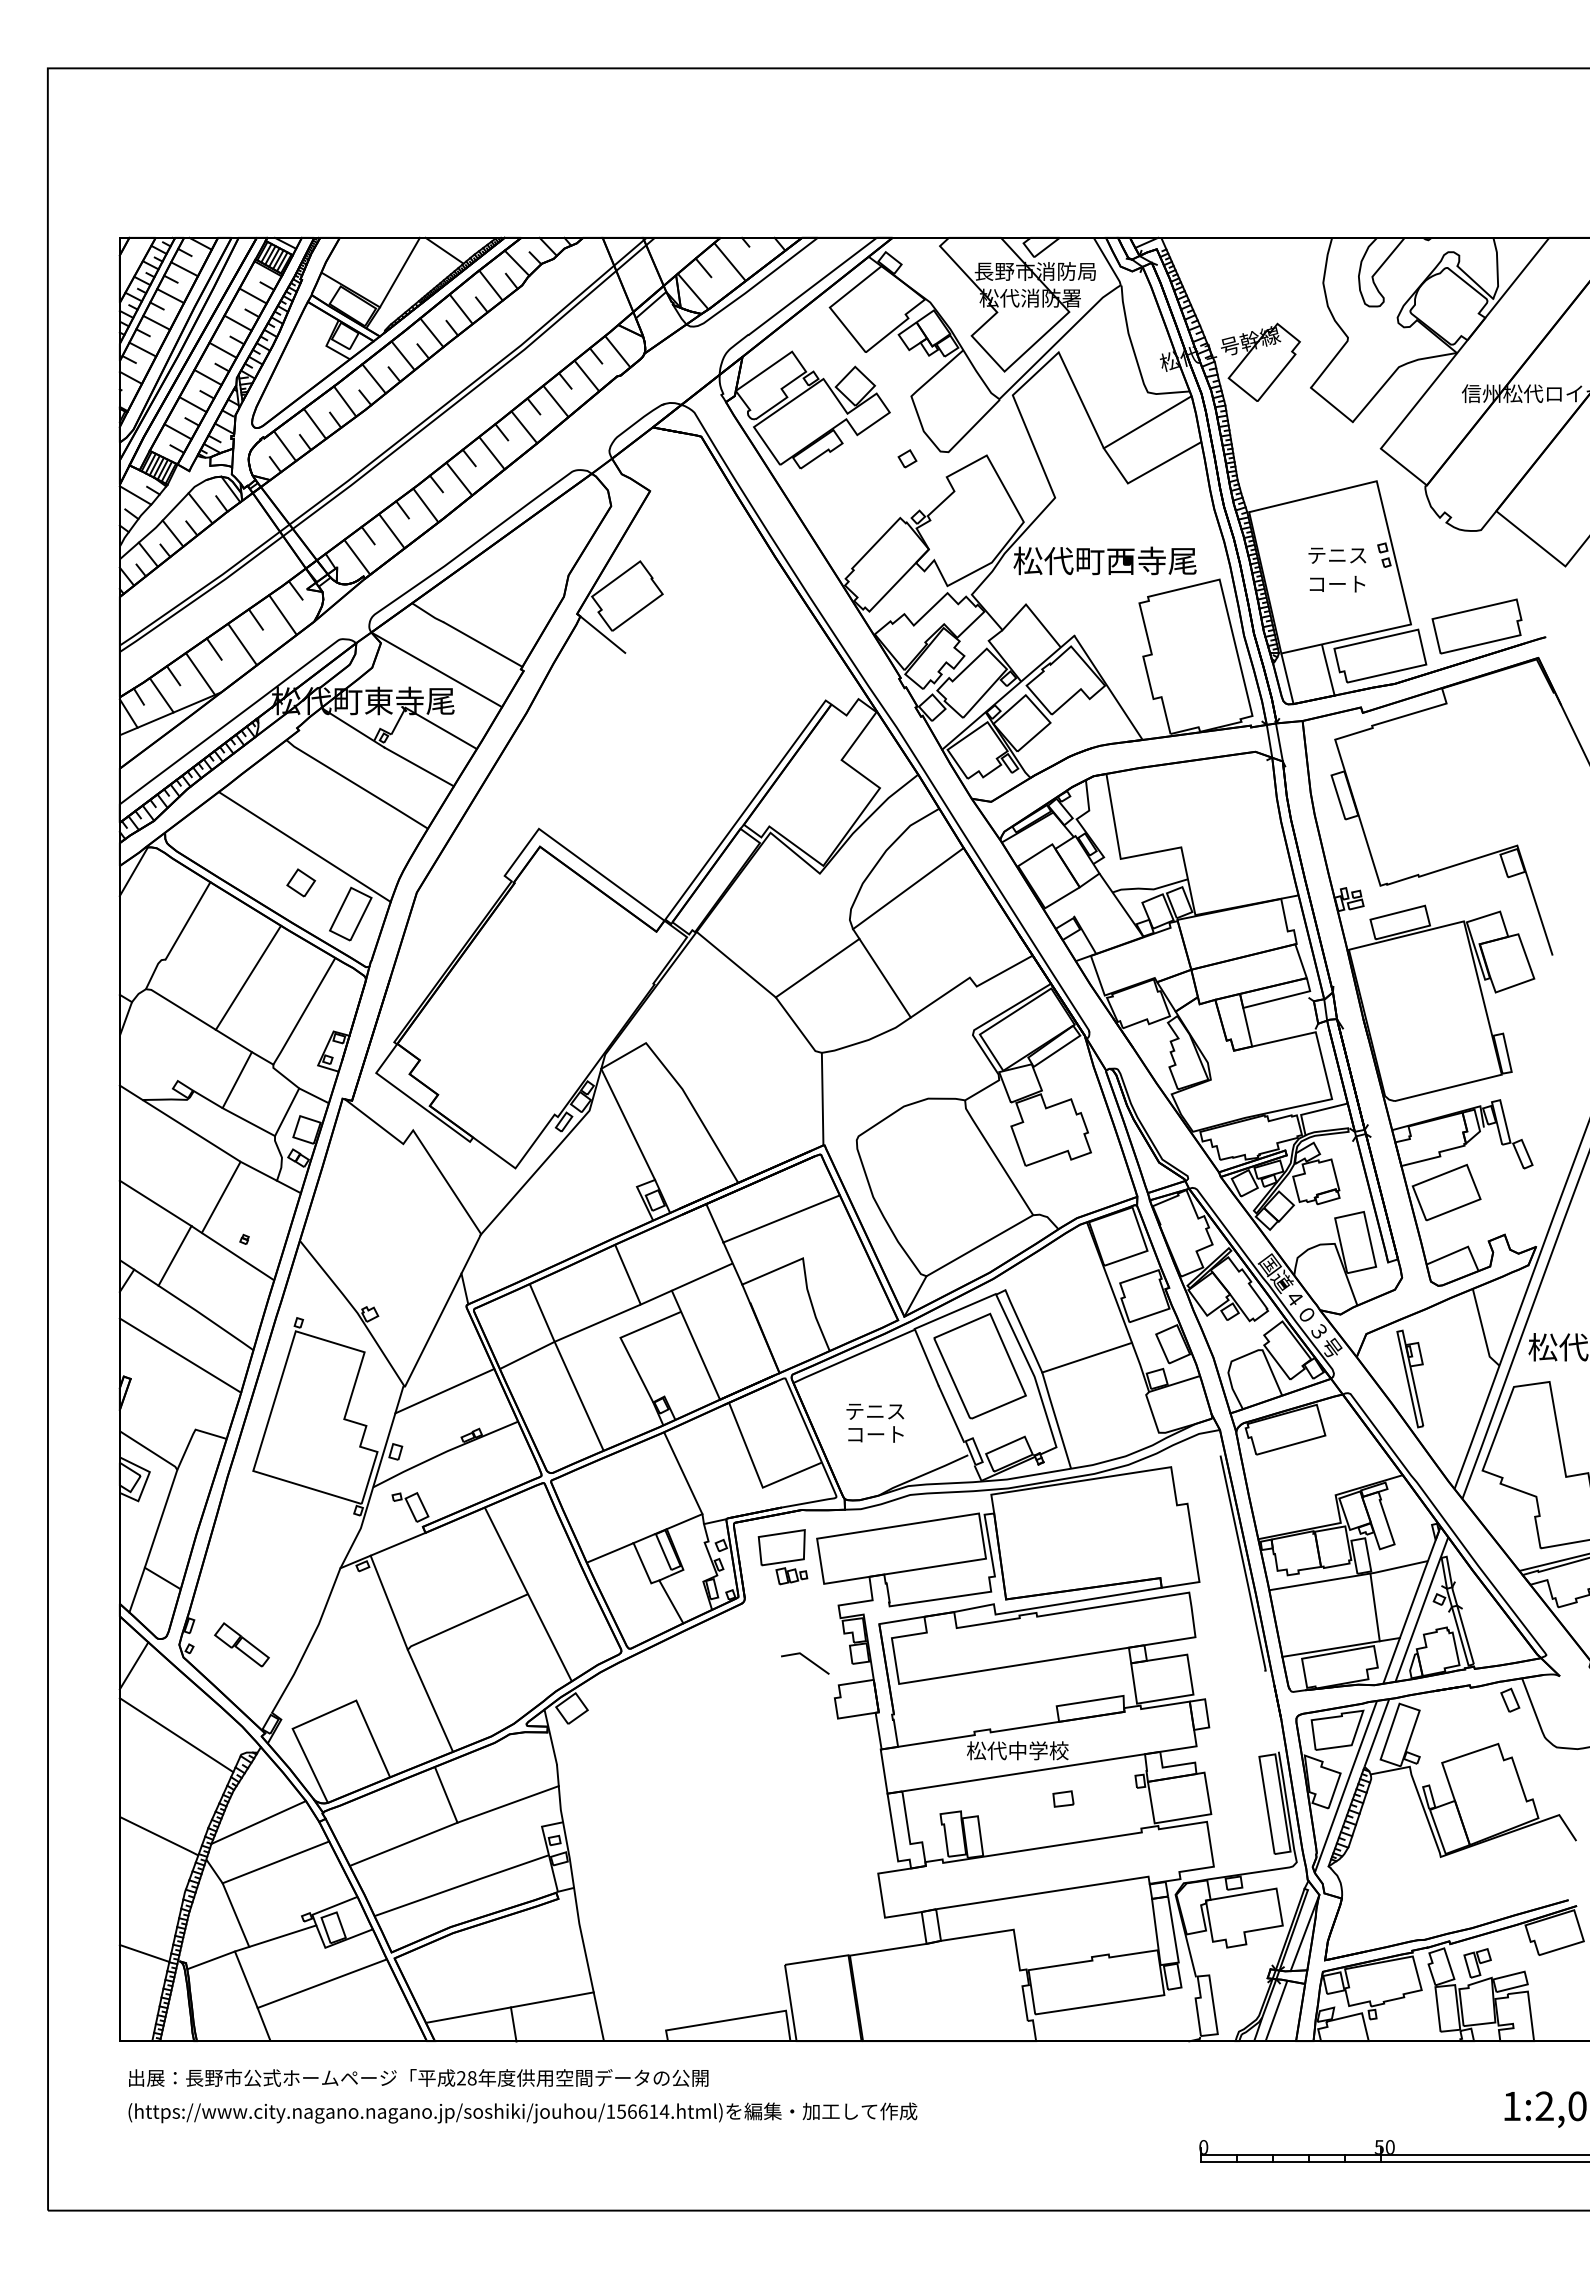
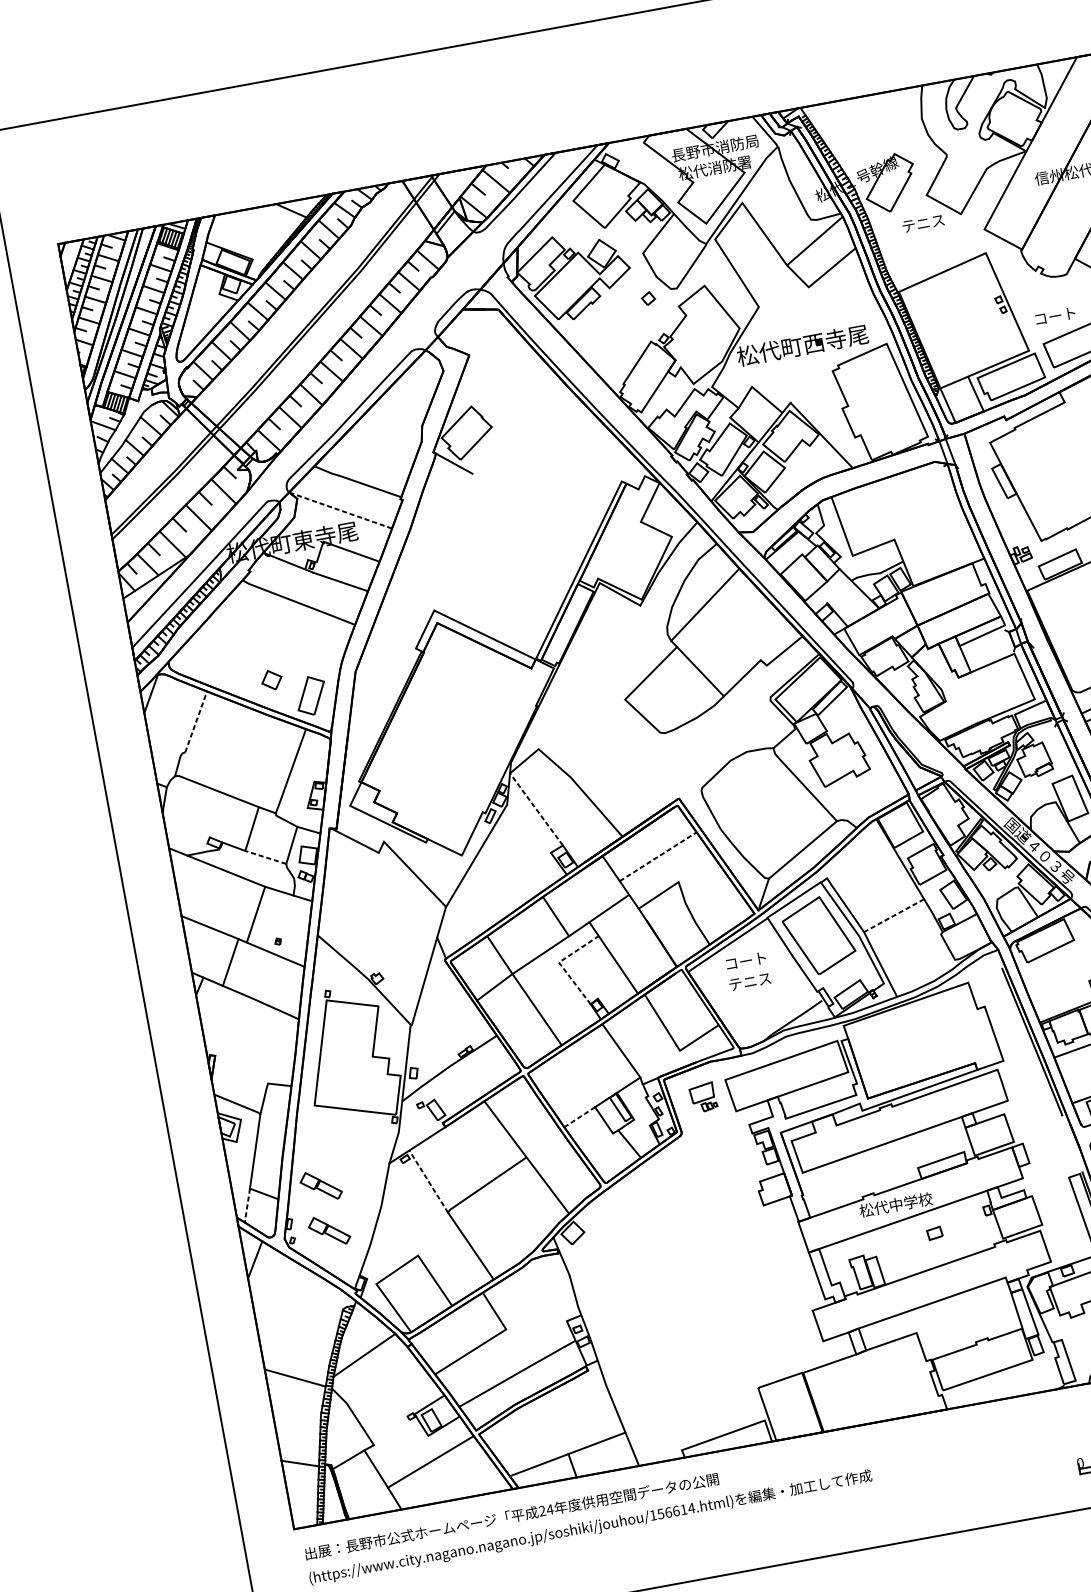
line: (399, 272) -> (262, 232), removed
text: (1337, 555) -> (923, 223), moved
text: (1336, 583) -> (1054, 315), moved
line: (436, 669) -> (340, 510), solid -> dashed
line: (304, 847) -> (269, 654), removed
line: (188, 920) -> (196, 721), solid -> dashed
line: (735, 964) -> (592, 681), removed
line: (248, 977) -> (246, 754), removed
line: (822, 1098) -> (671, 765), removed
line: (248, 1122) -> (265, 857), solid -> dashed
line: (628, 1124) -> (536, 809), solid -> dashed
line: (781, 1218) -> (658, 856), solid -> dashed
line: (621, 1339) -> (559, 963), solid -> dashed
line: (180, 1355) -> (247, 1032), removed
line: (1086, 1357) -> (893, 915), solid -> dashed
line: (444, 1390) -> (440, 1023), removed
text: (875, 1434) -> (745, 961), moved
line: (610, 1552) -> (579, 1116), solid -> dashed
part: (782, 1557) -> (703, 1097), size x0.7
part: (241, 1581) -> (320, 1185), added
line: (137, 1590) -> (247, 1205), solid -> dashed
line: (389, 1602) -> (428, 1181), solid -> dashed
line: (806, 1659) -> (733, 1167), removed
line: (176, 1735) -> (294, 1304), removed
line: (507, 1804) -> (539, 1309), removed
line: (275, 1862) -> (381, 1381), removed
line: (282, 1935) -> (396, 1432), removed
text: (471, 2078) -> (549, 1509), 28 -> 24

